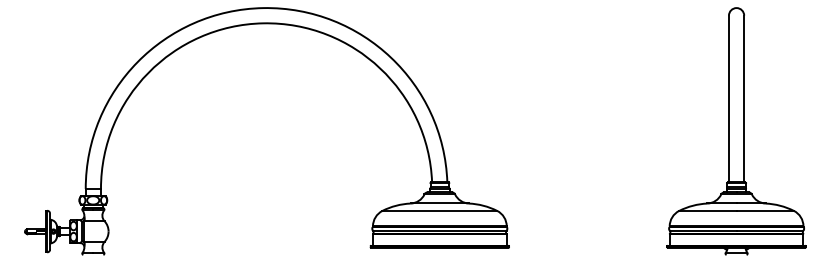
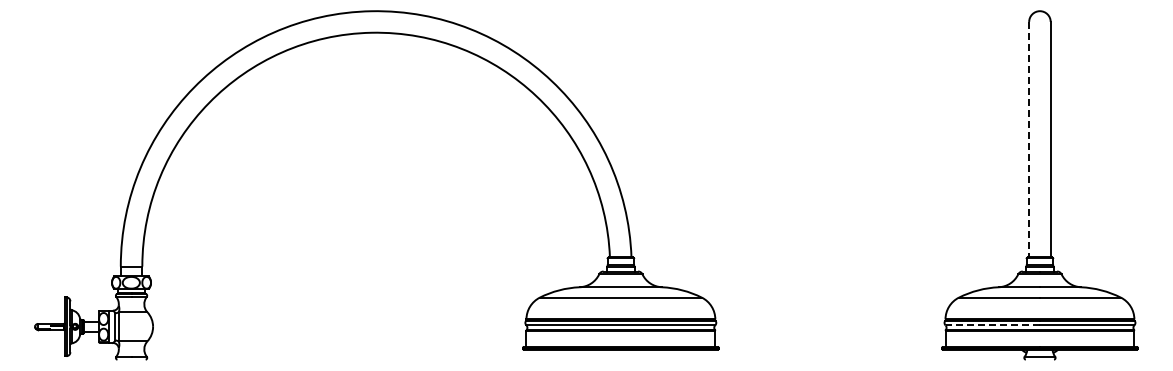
line: (729, 98) -> (1029, 139), solid -> dashed
line: (702, 230) -> (992, 325), solid -> dashed

